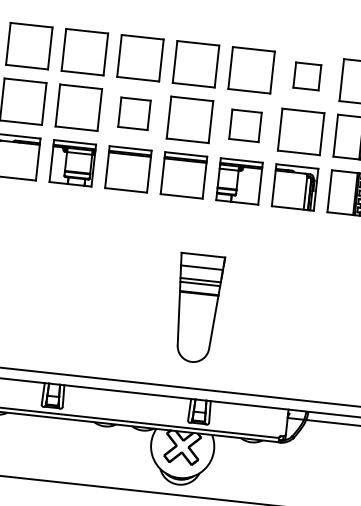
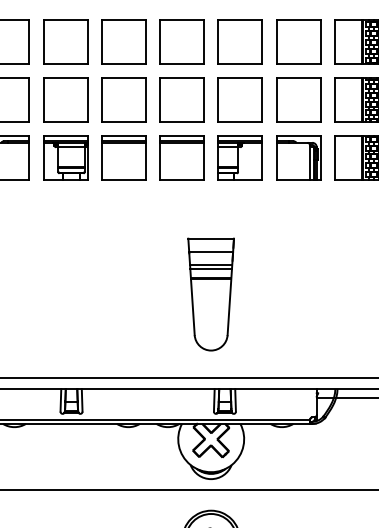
part: (307, 76) -> (298, 41), size x1.67
part: (134, 113) -> (123, 99), size x1.43
part: (244, 125) -> (239, 99), size x1.43

